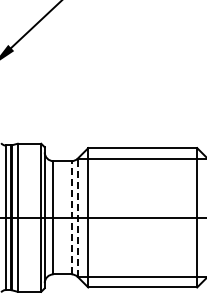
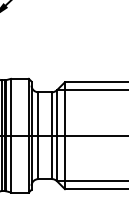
line: (71, 217) -> (52, 135), dashed -> solid
line: (77, 217) -> (56, 135), dashed -> solid

